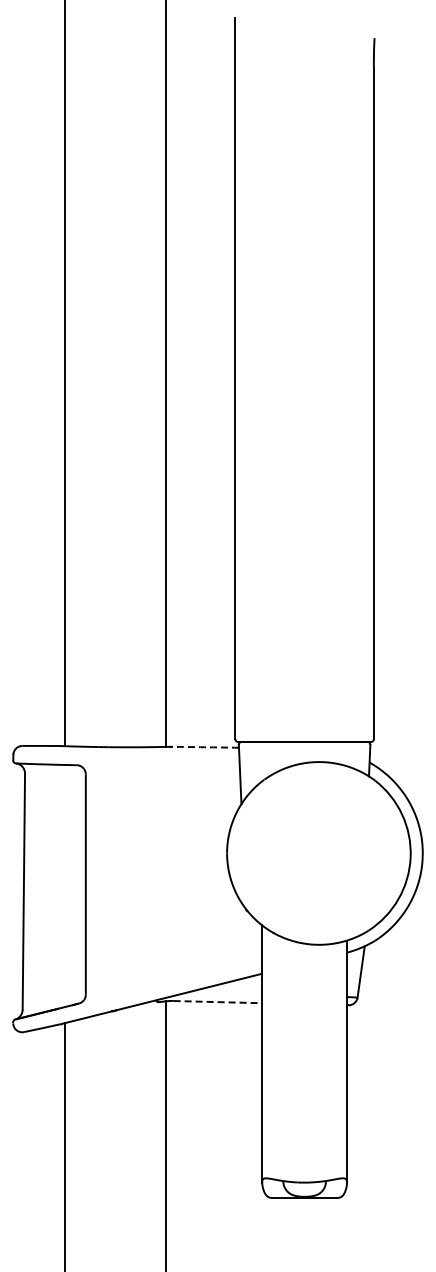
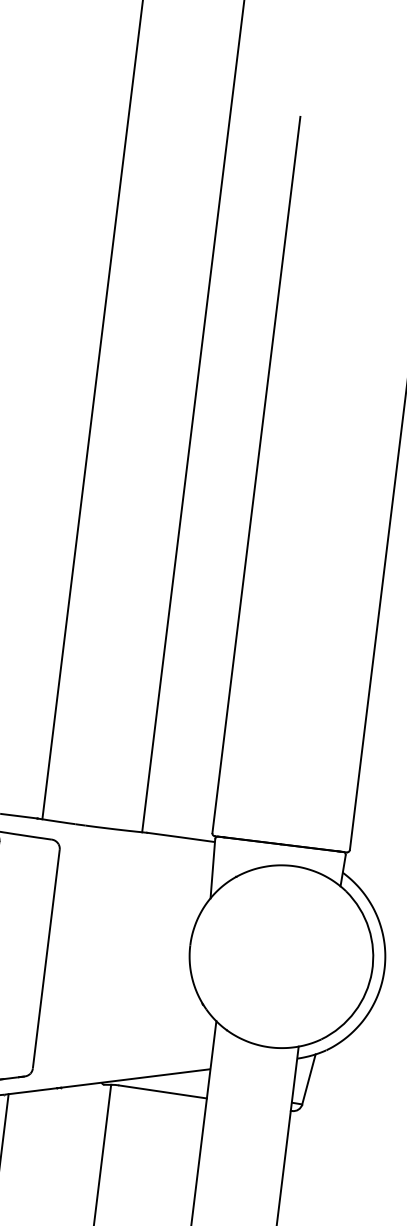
arc: (204, 747) -> (180, 837), dashed -> solid
line: (218, 1002) -> (163, 1092), dashed -> solid

